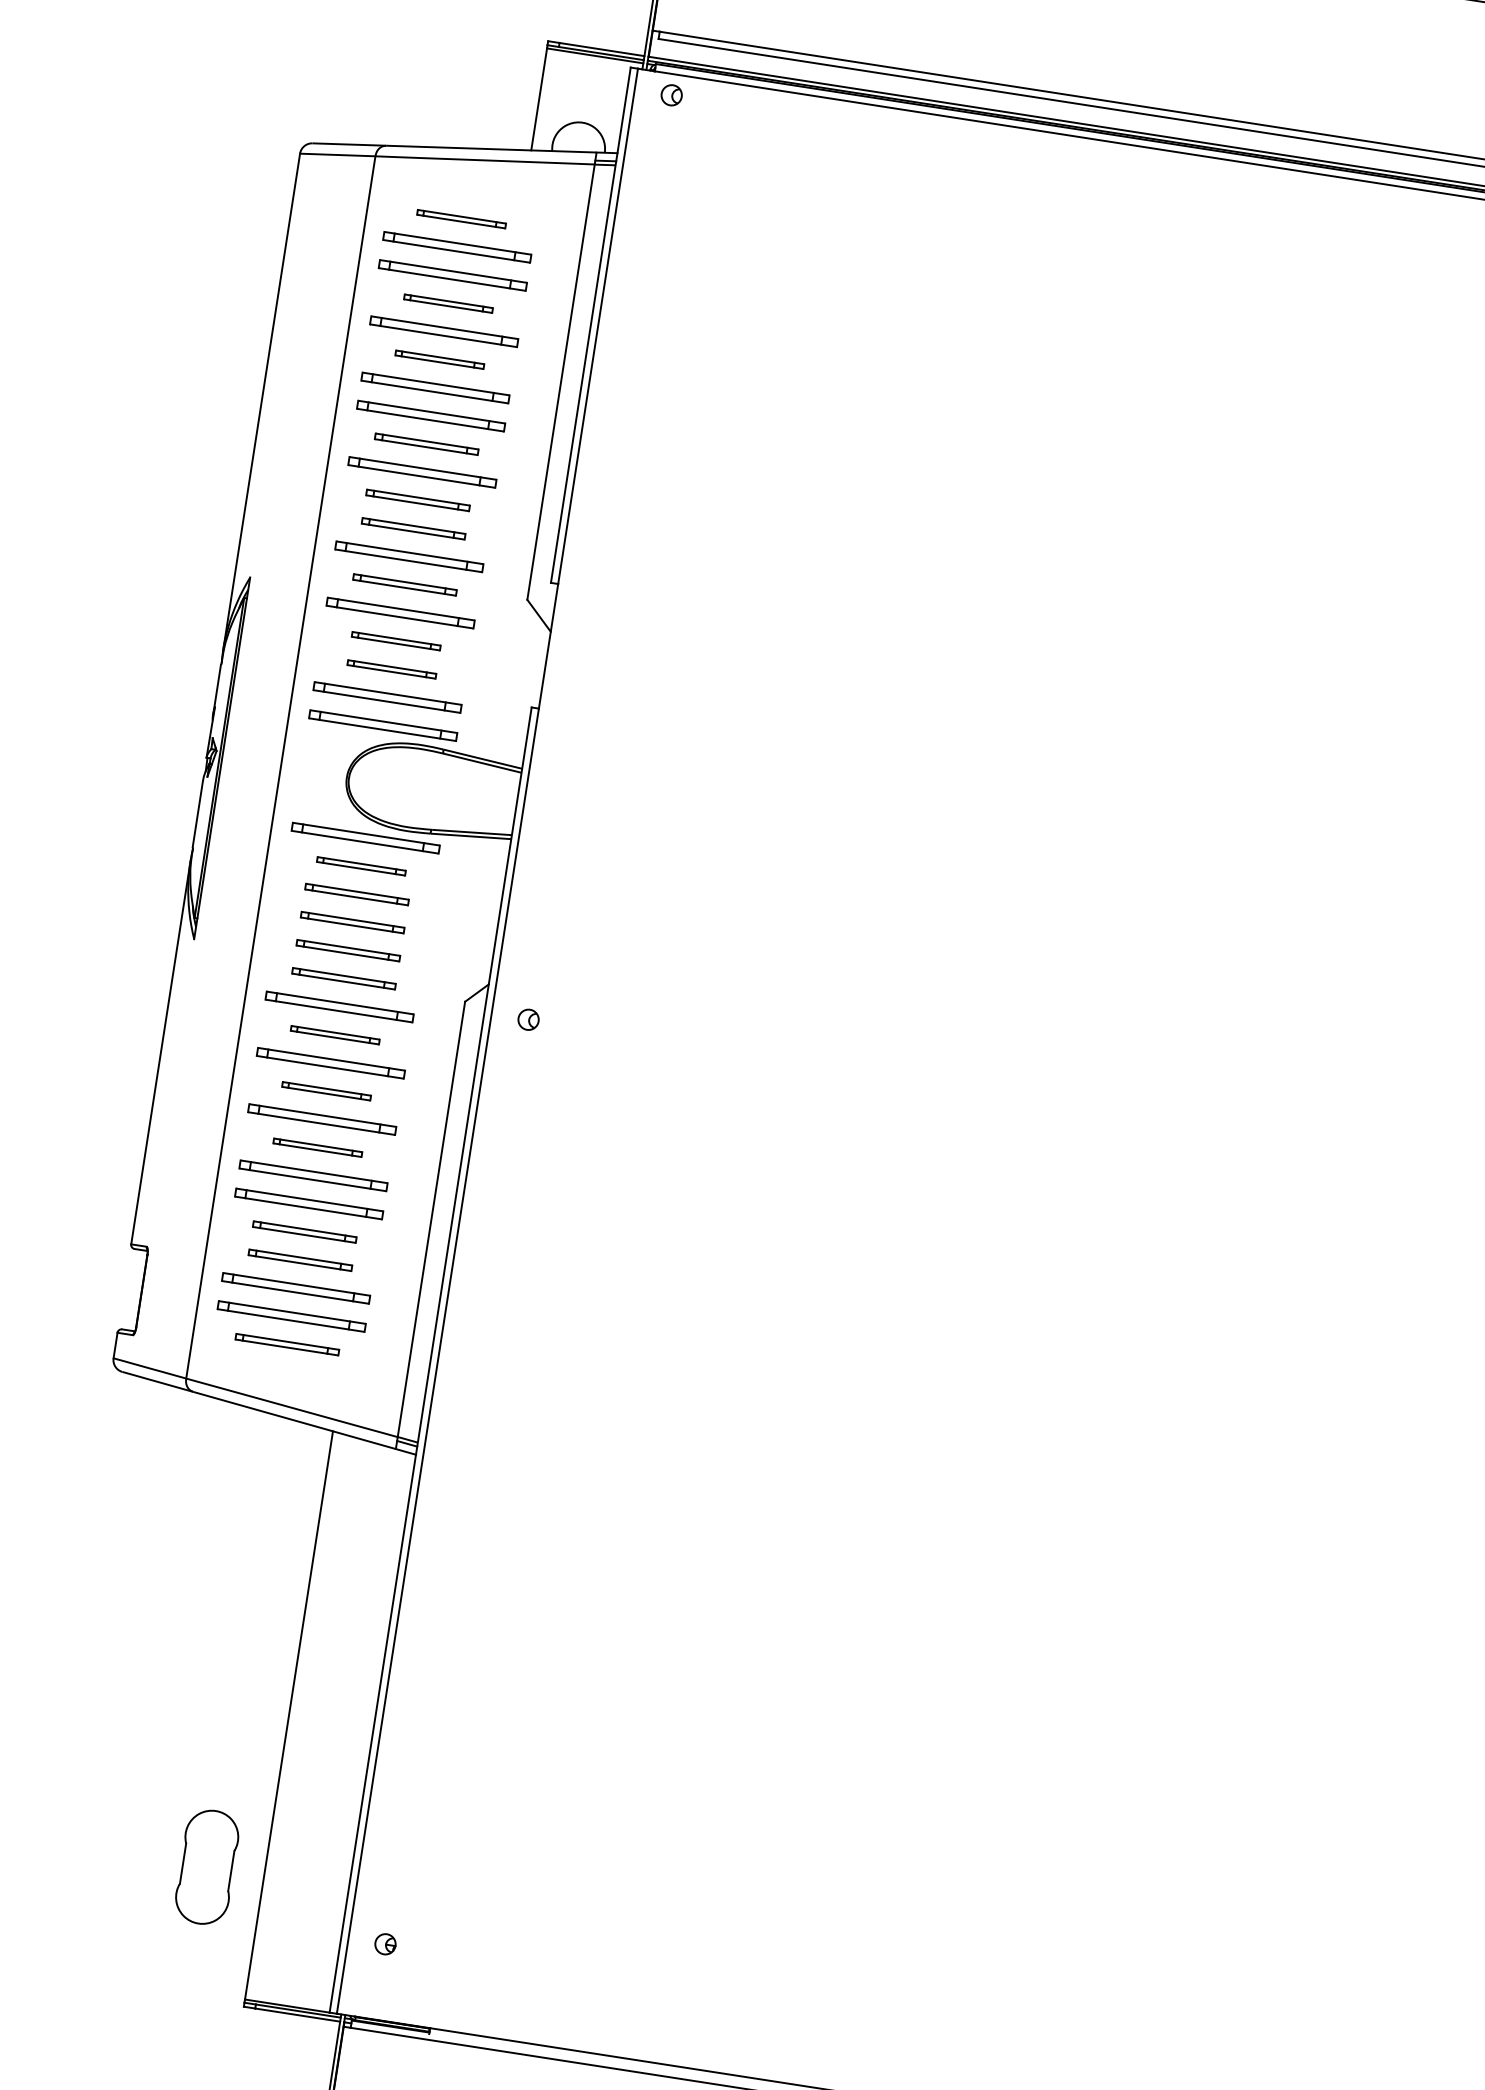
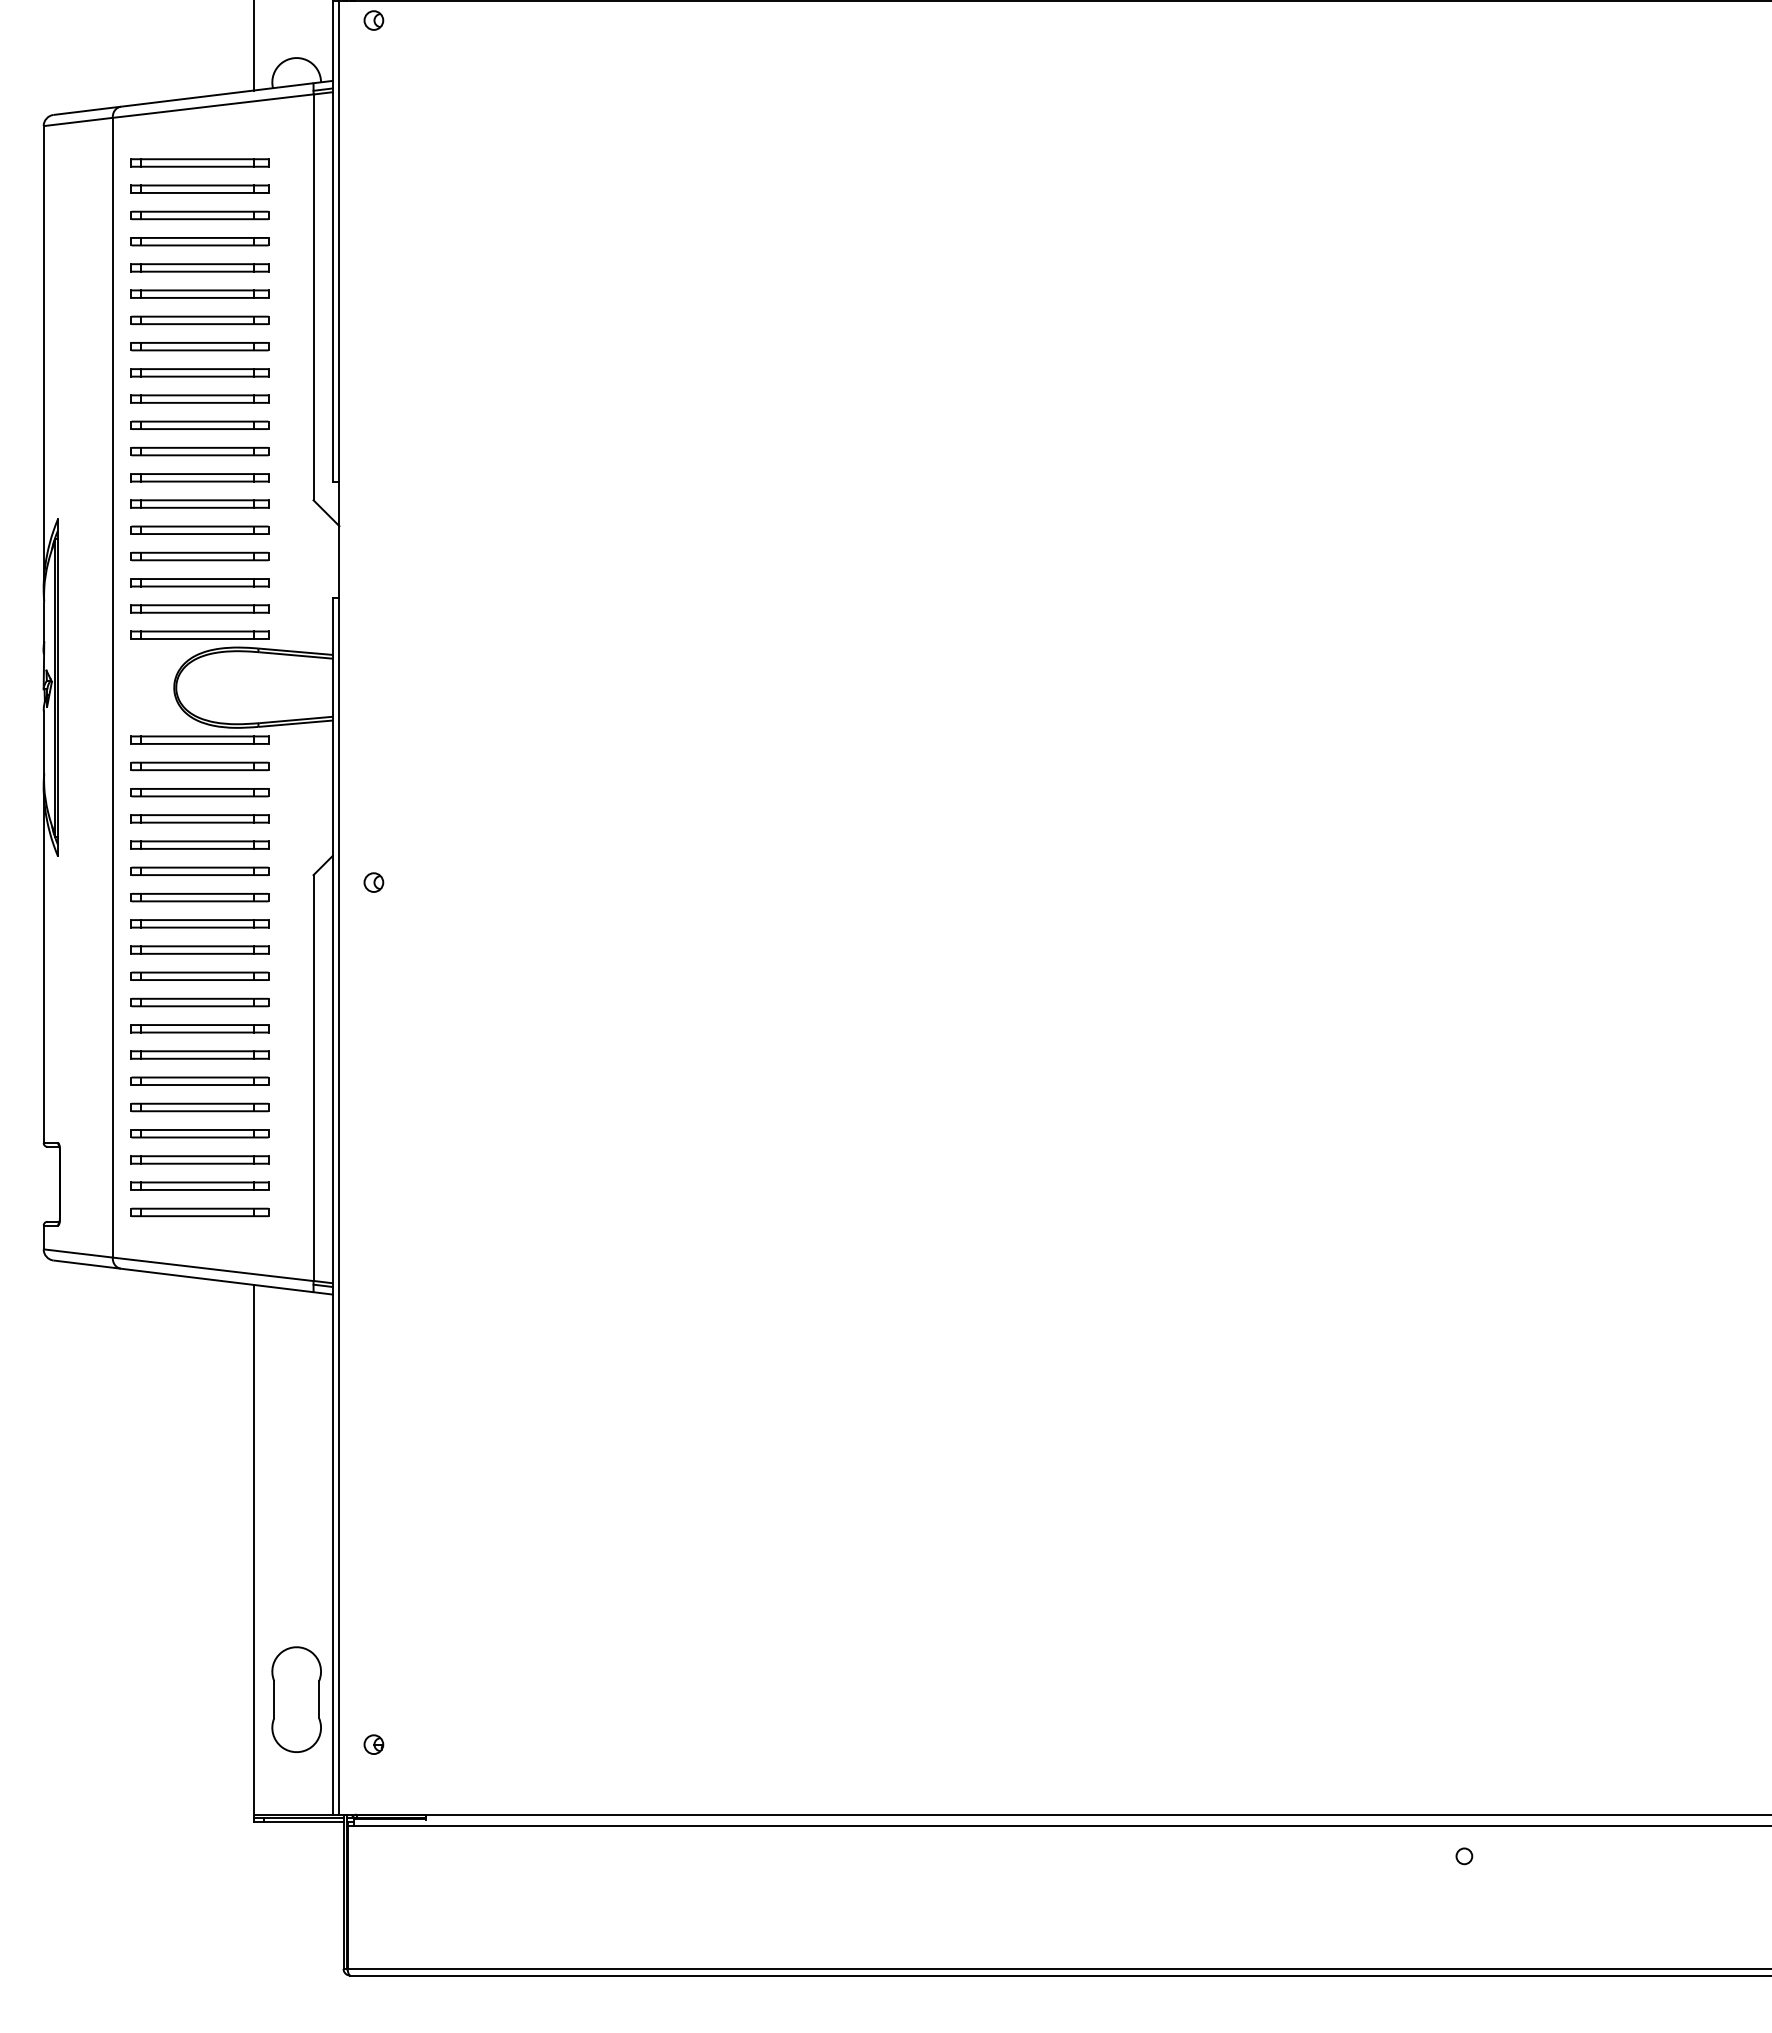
part: (461, 218) -> (199, 162), size x1.67
part: (448, 303) -> (199, 241), size x1.67
part: (439, 359) -> (199, 293), size x1.67
part: (426, 443) -> (199, 372), size x1.43
part: (417, 499) -> (199, 424), size x1.43
part: (413, 528) -> (199, 451), size x1.43
part: (404, 584) -> (199, 503), size x1.43
part: (395, 641) -> (199, 556), size x1.67
part: (391, 669) -> (199, 582), size x1.67
part: (360, 866) -> (199, 766), size x1.67
part: (356, 894) -> (199, 792), size x1.43
part: (352, 922) -> (199, 818), size x1.43
part: (347, 949) -> (199, 844), size x1.43
part: (343, 977) -> (199, 870), size x1.43
part: (334, 1034) -> (199, 923), size x1.67
part: (326, 1090) -> (199, 975), size x1.67
part: (317, 1147) -> (199, 1028), size x1.67
part: (304, 1232) -> (199, 1107), size x1.43
part: (299, 1259) -> (199, 1133), size x1.43
part: (286, 1344) -> (199, 1212), size x1.43
part: (207, 1867) -> (296, 1699), moved

